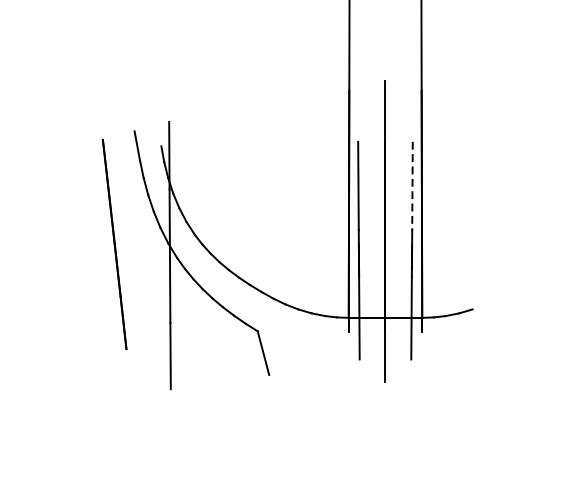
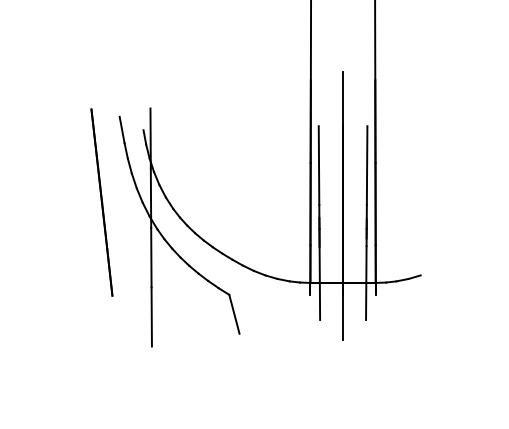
line: (412, 187) -> (367, 166), dashed -> solid
line: (114, 244) -> (101, 202), moved

